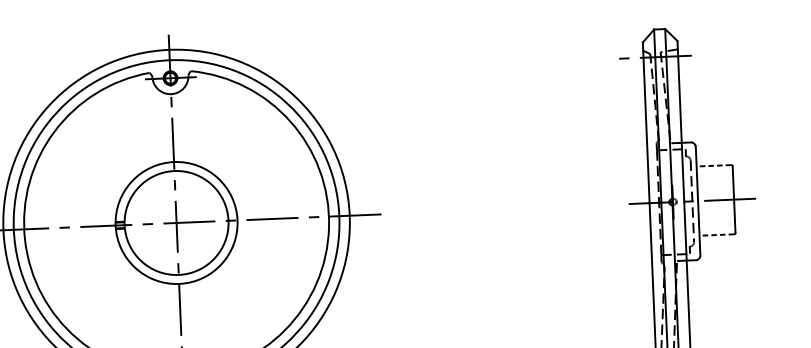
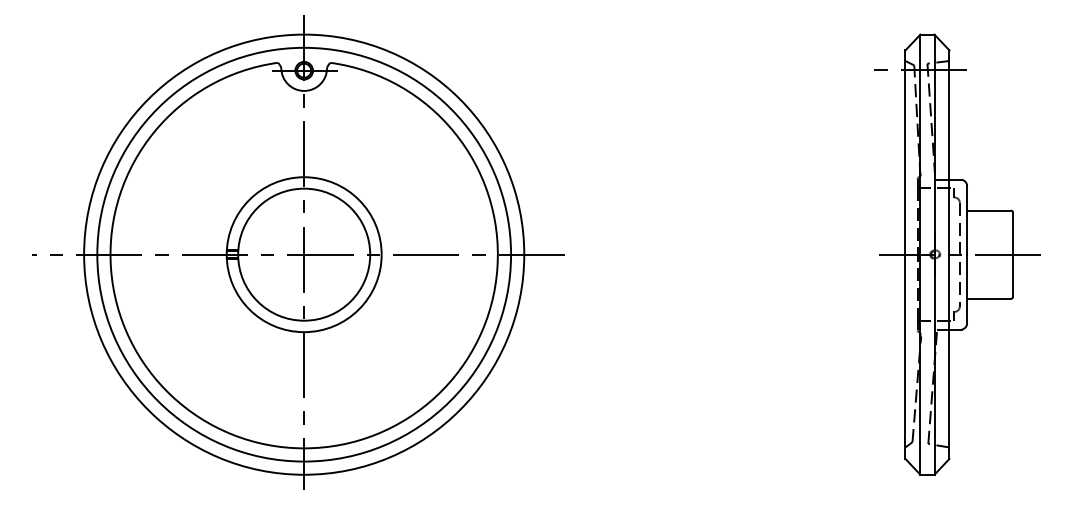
line: (713, 165) -> (988, 210), dashed -> solid
line: (716, 234) -> (988, 298), dashed -> solid

